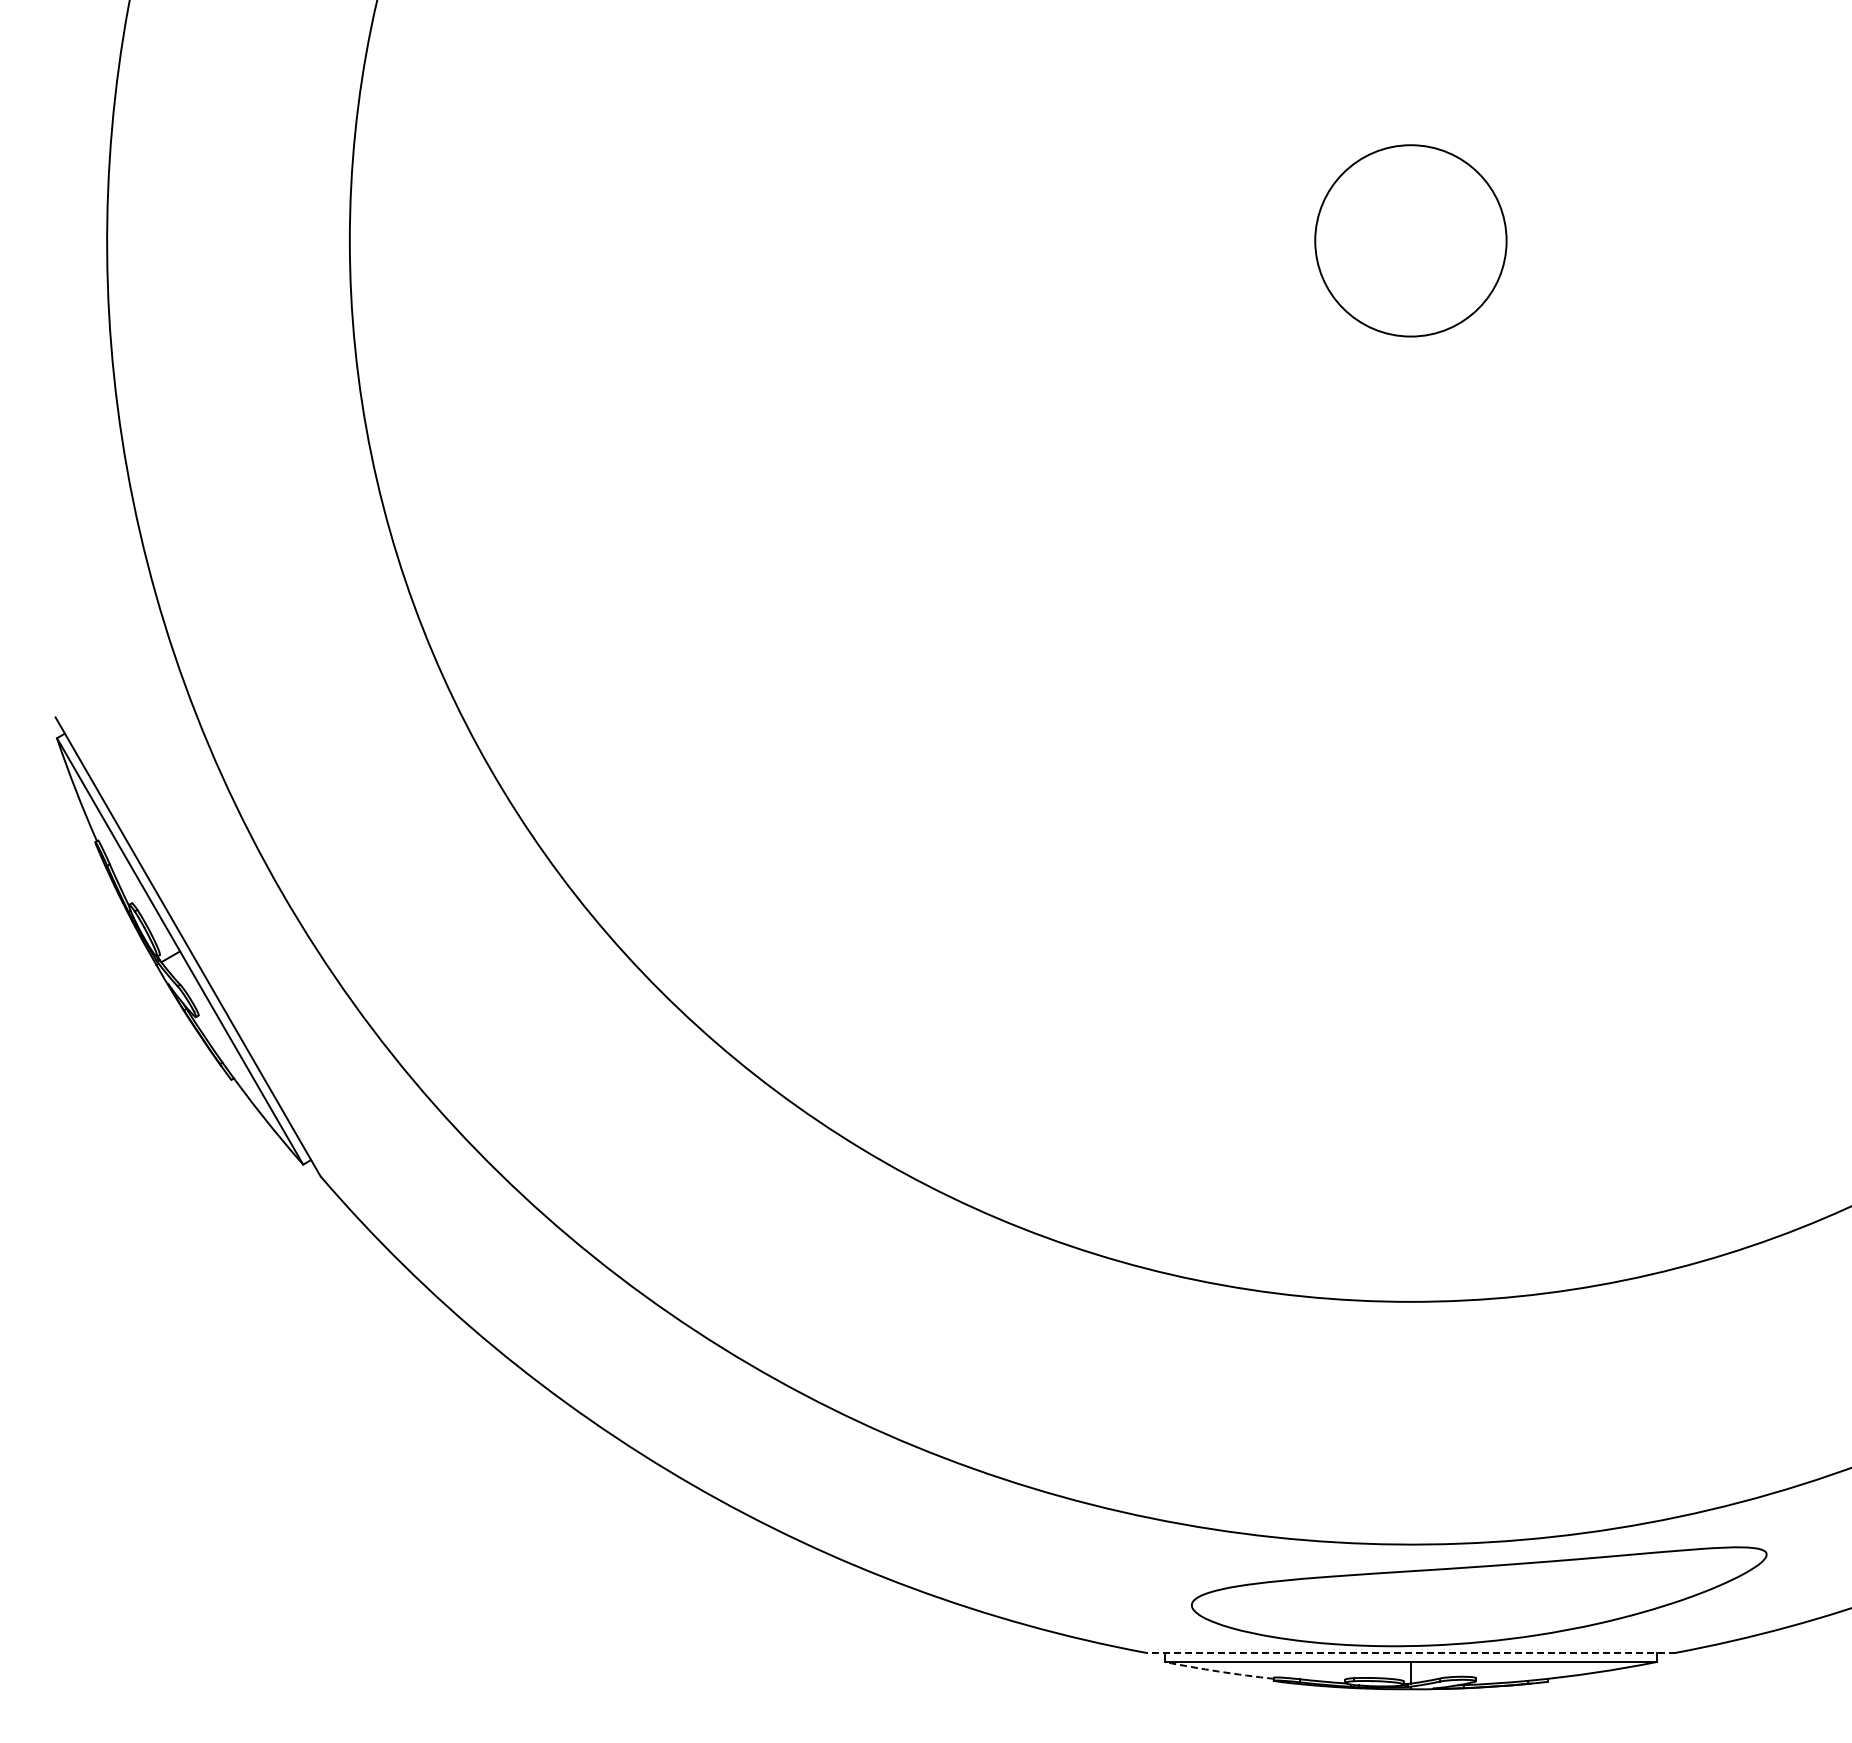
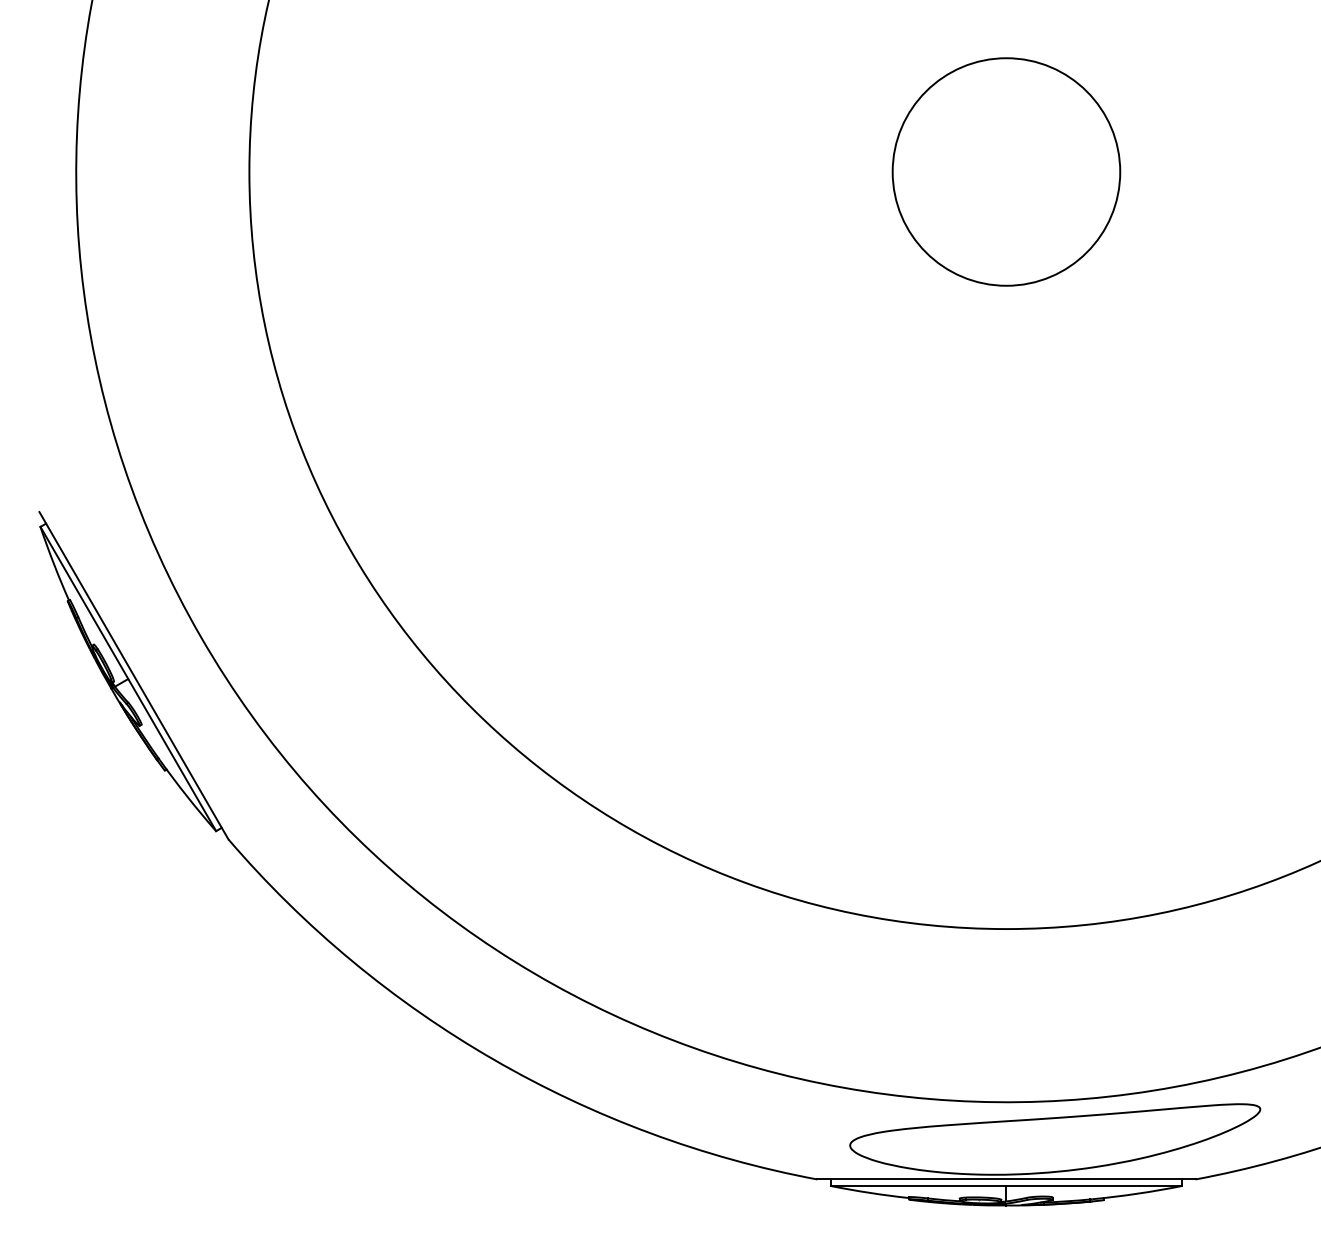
circle: (1410, 240) -> (1006, 171), size x1.67
line: (1410, 1652) -> (1006, 1179), dashed -> solid
arc: (1219, 1671) -> (869, 1192), dashed -> solid

